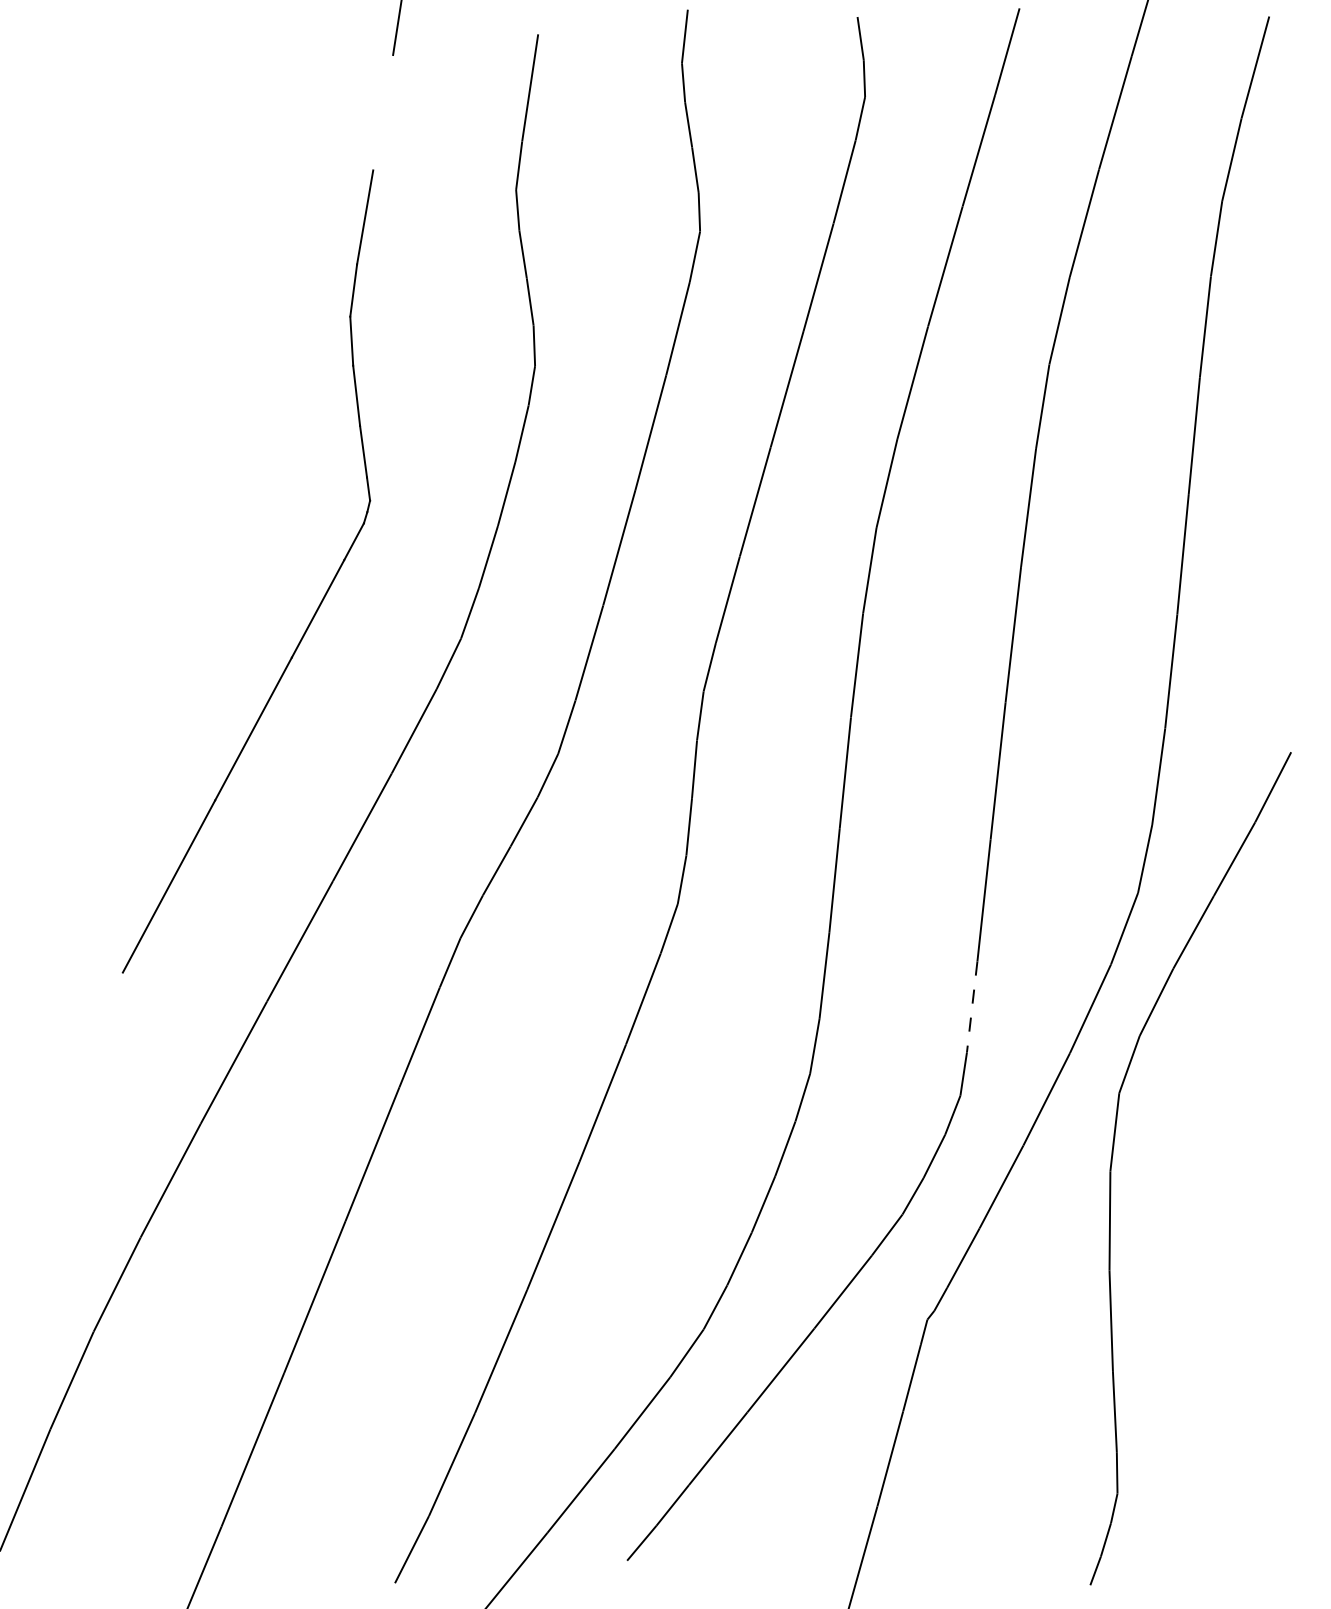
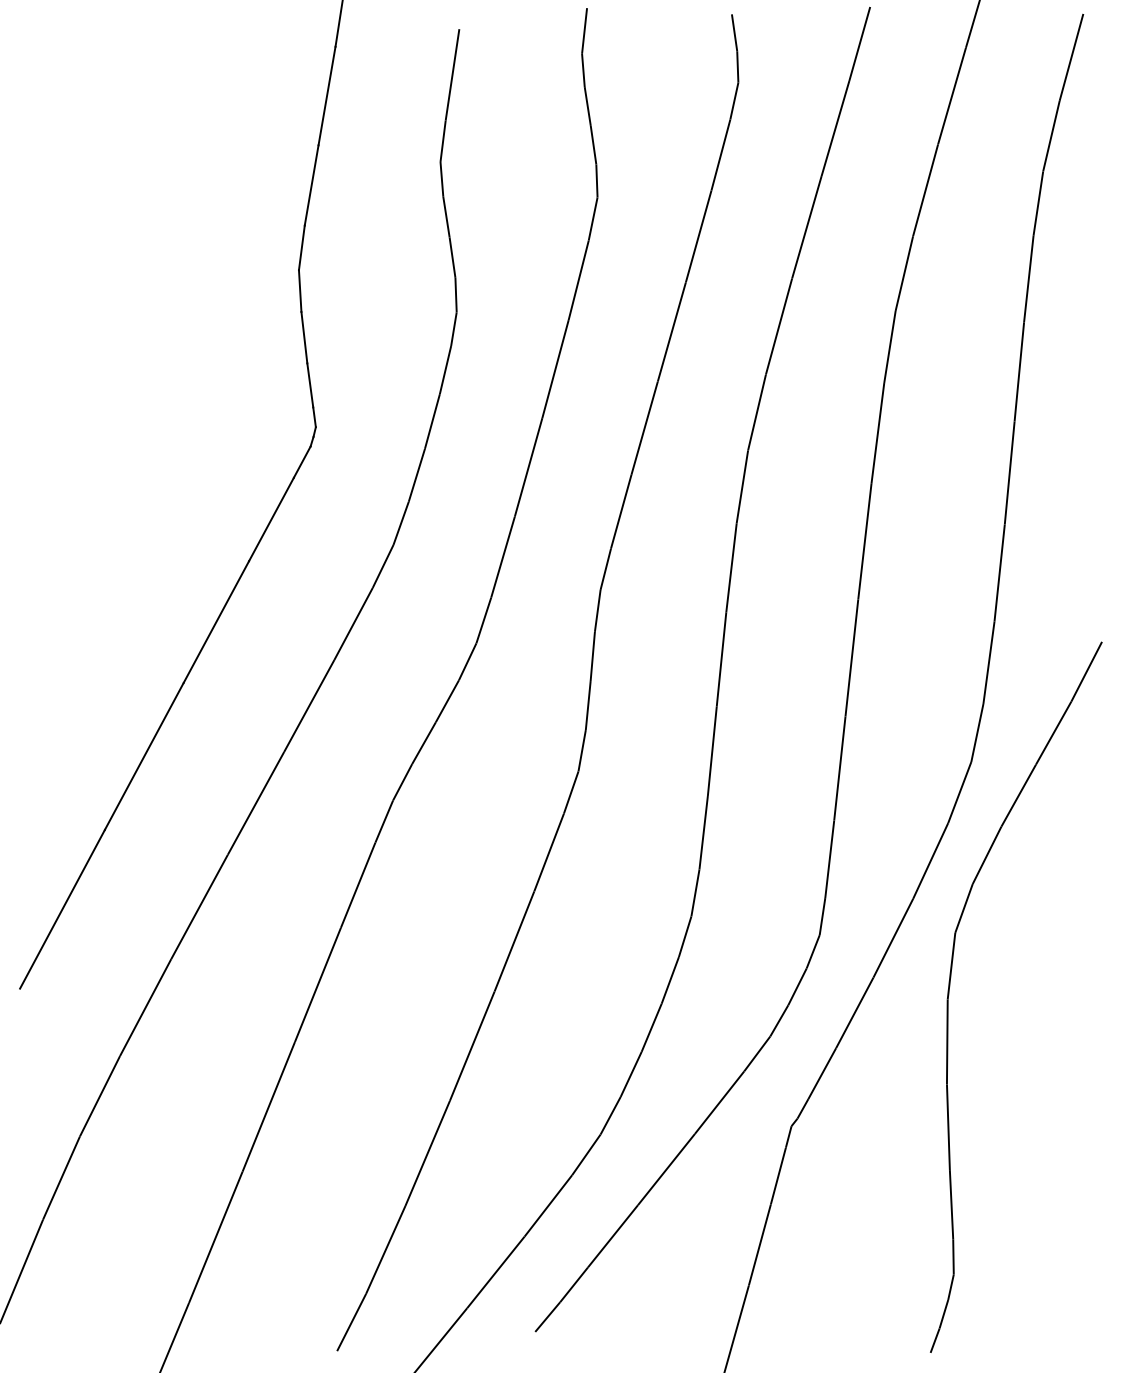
line: (383, 112) -> (327, 95), added
line: (972, 1007) -> (830, 859), dashed -> solid
line: (72, 1065) -> (61, 909), added

